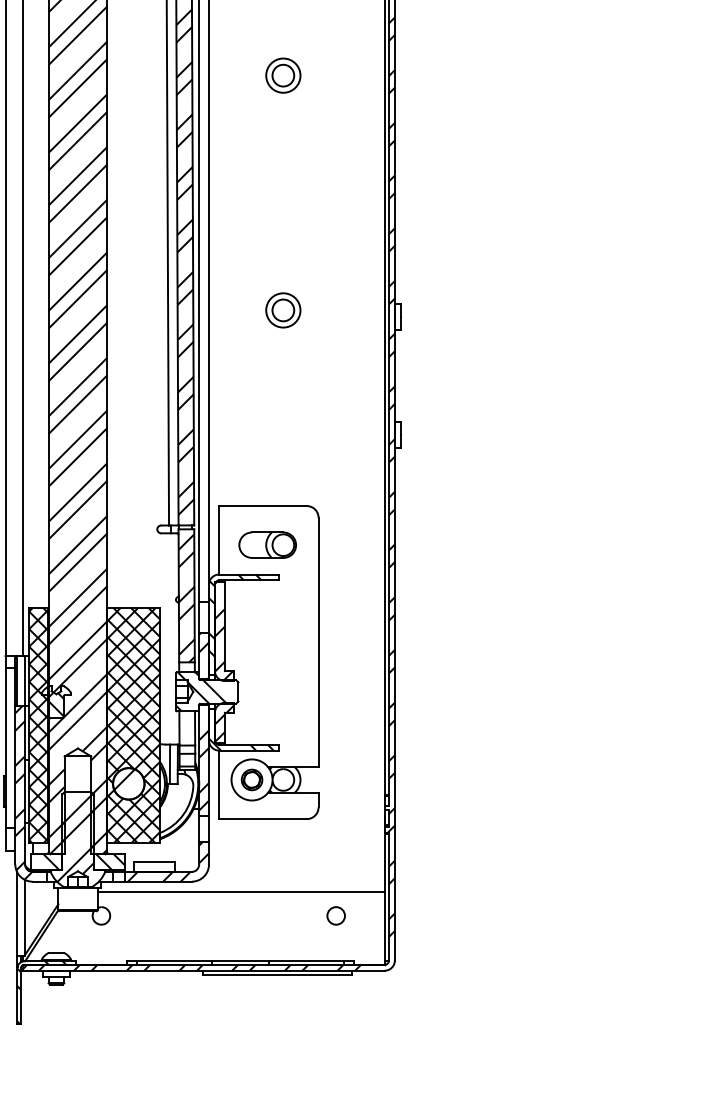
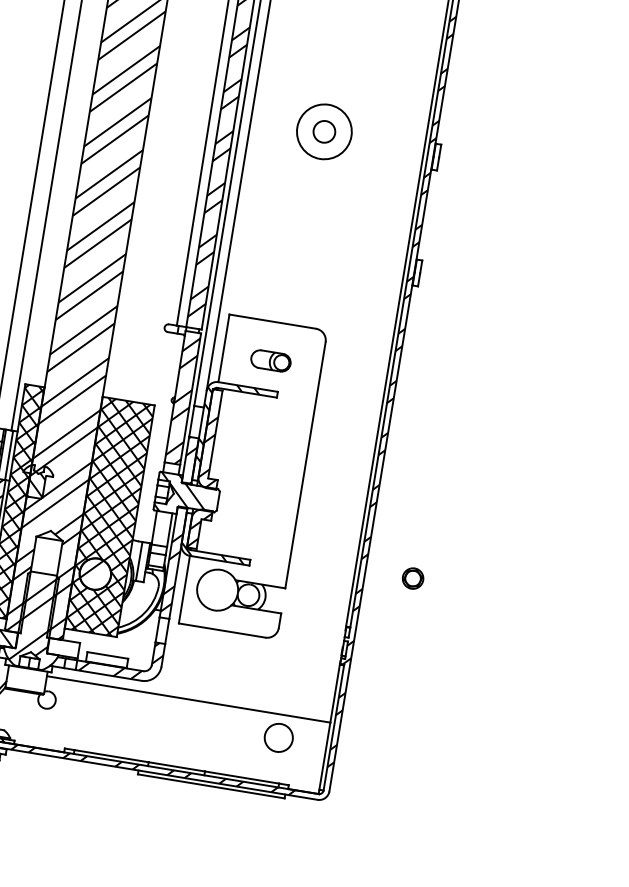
circle: (283, 310) -> (324, 131), size x1.6
part: (267, 544) -> (270, 360), size x0.7
part: (251, 779) -> (412, 578), moved
hatch: (110, 861) -> (64, 647), removed
circle: (335, 915) -> (278, 737), size x1.6

